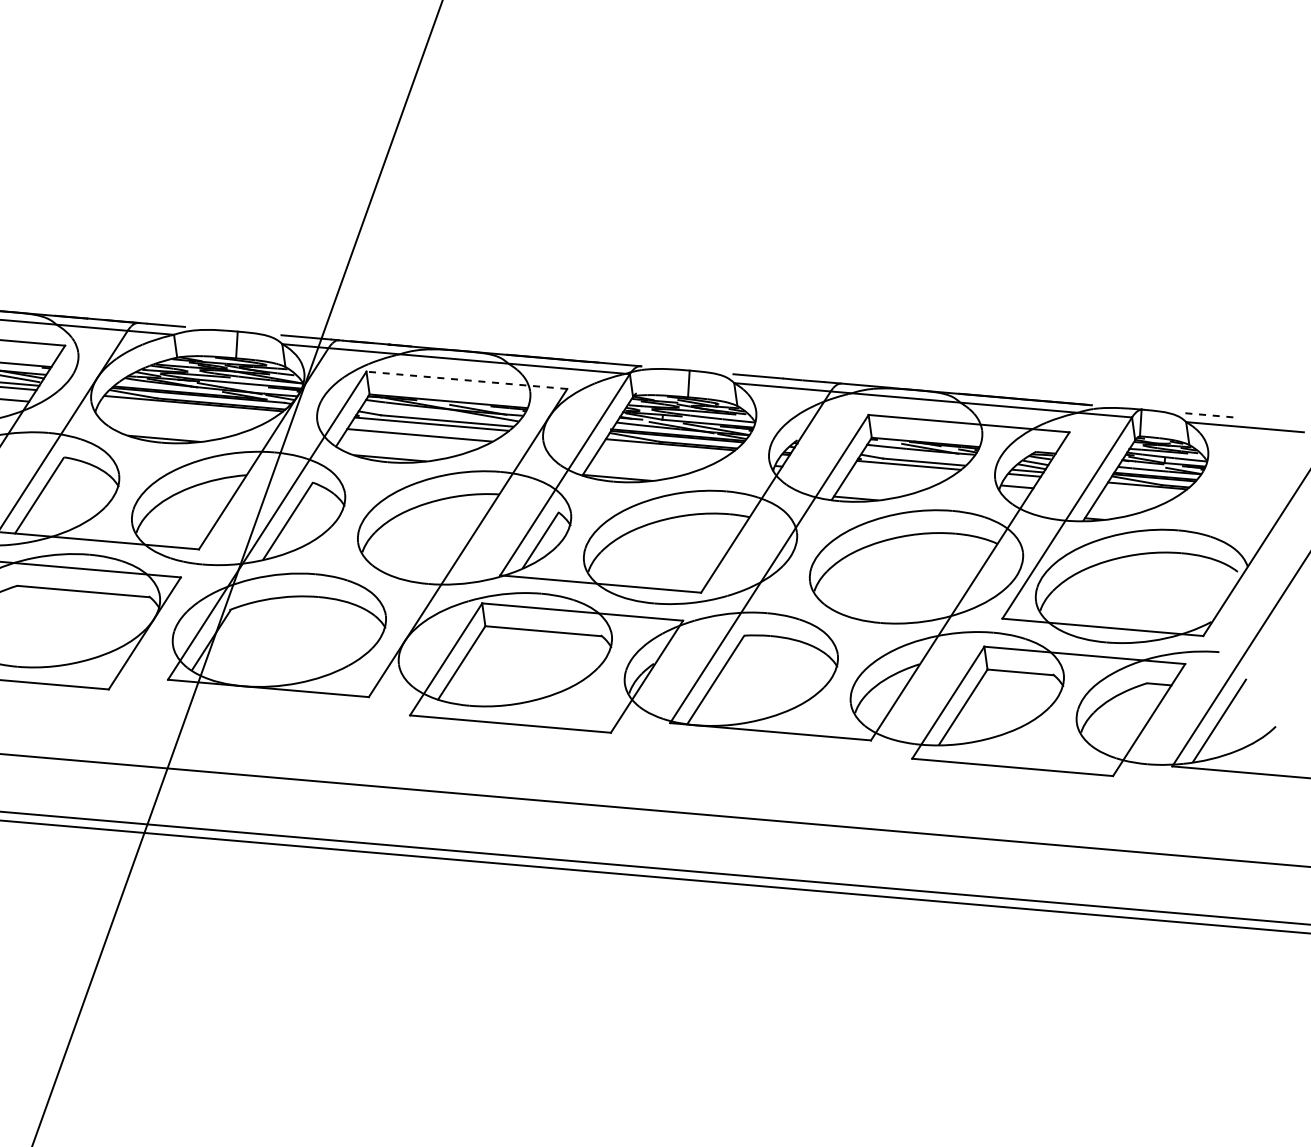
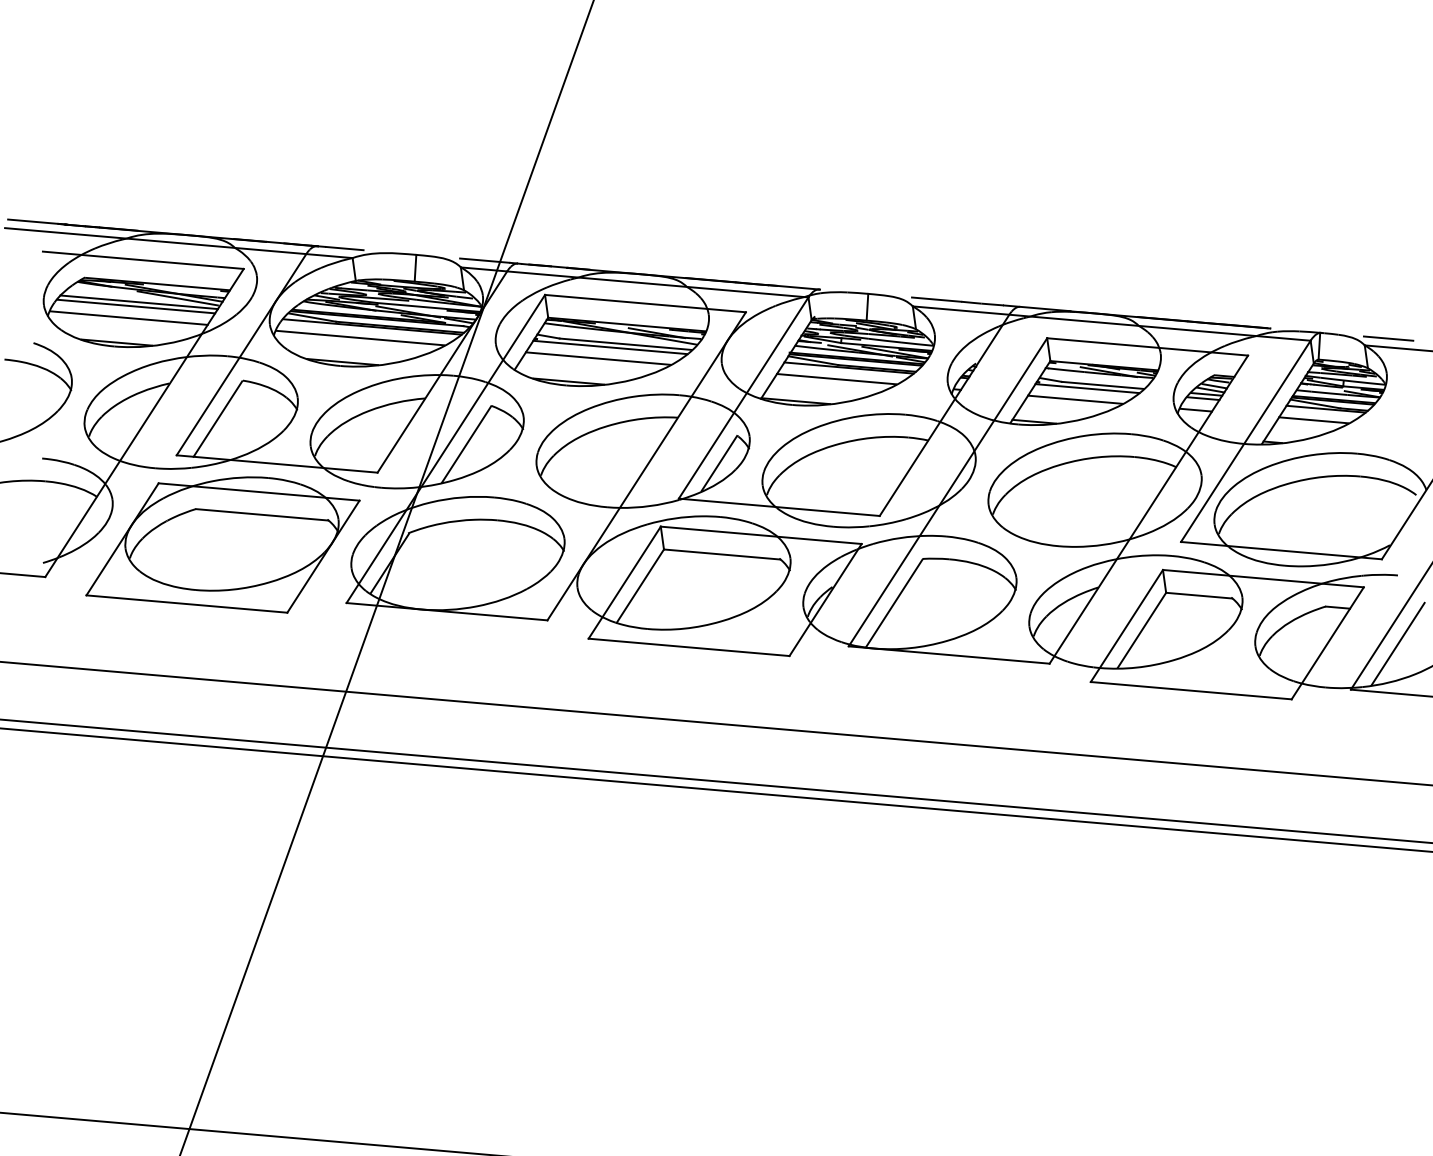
line: (466, 380) -> (645, 303), dashed -> solid
line: (181, 414) -> (360, 337), added
line: (1209, 415) -> (1388, 338), dashed -> solid
line: (657, 456) -> (836, 379), added
line: (896, 476) -> (1075, 399), added
line: (1134, 497) -> (1313, 420), added

